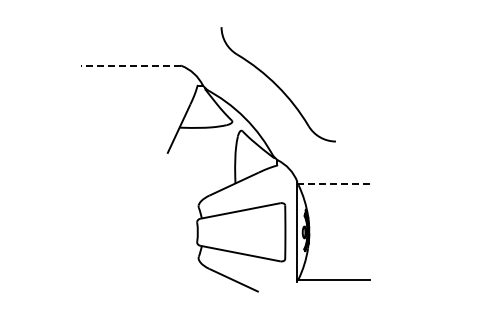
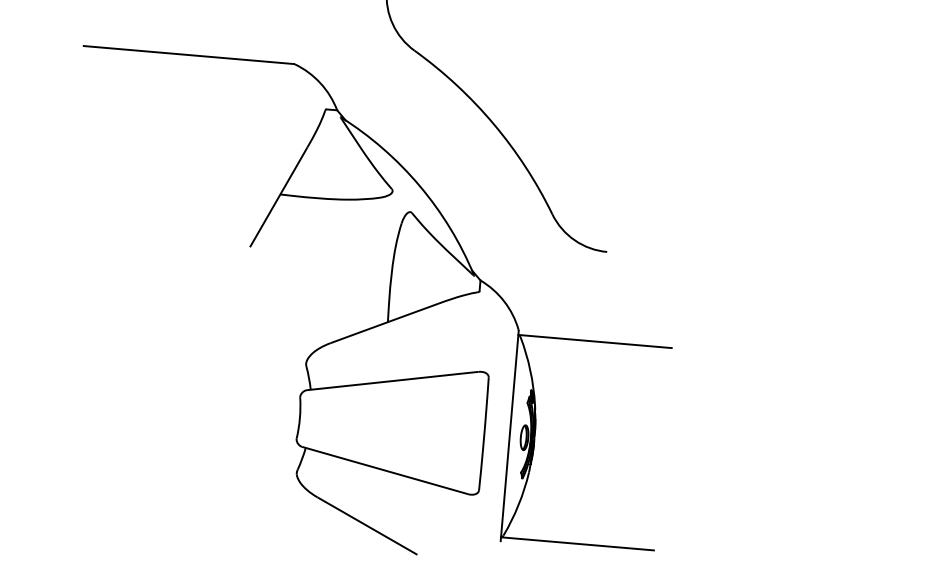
line: (130, 65) -> (188, 54), dashed -> solid
line: (334, 184) -> (596, 342), dashed -> solid

